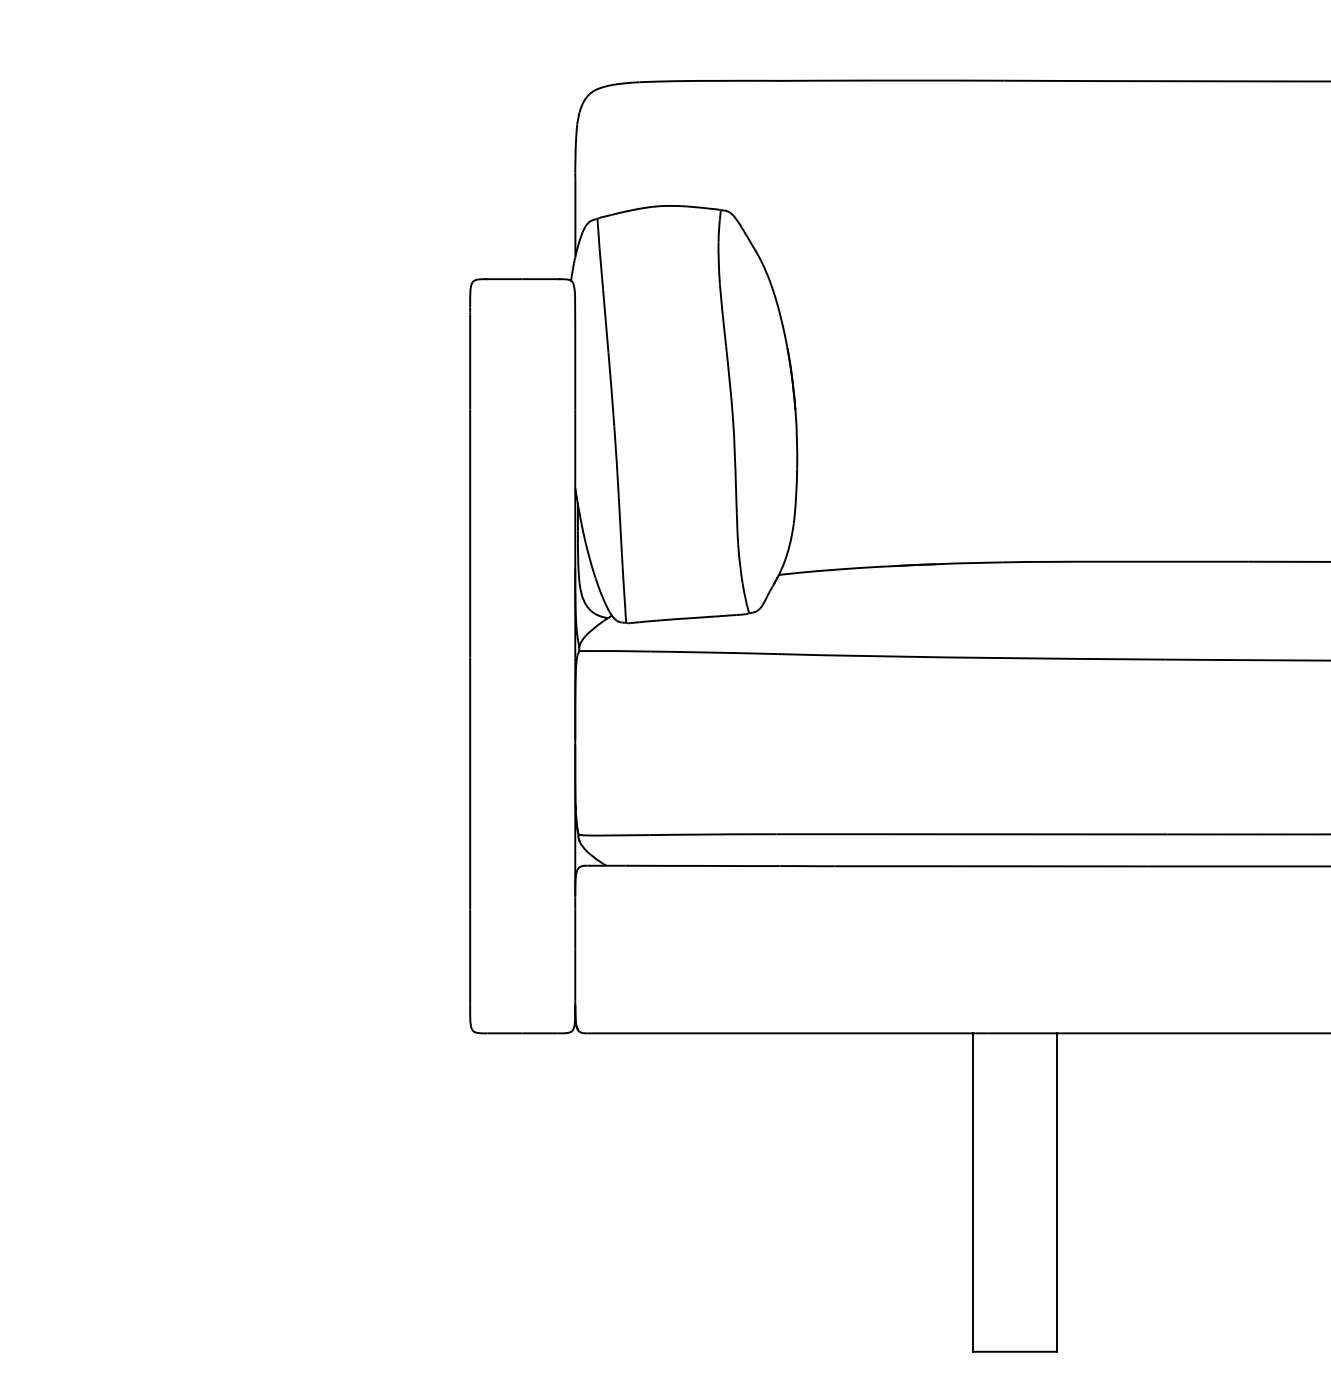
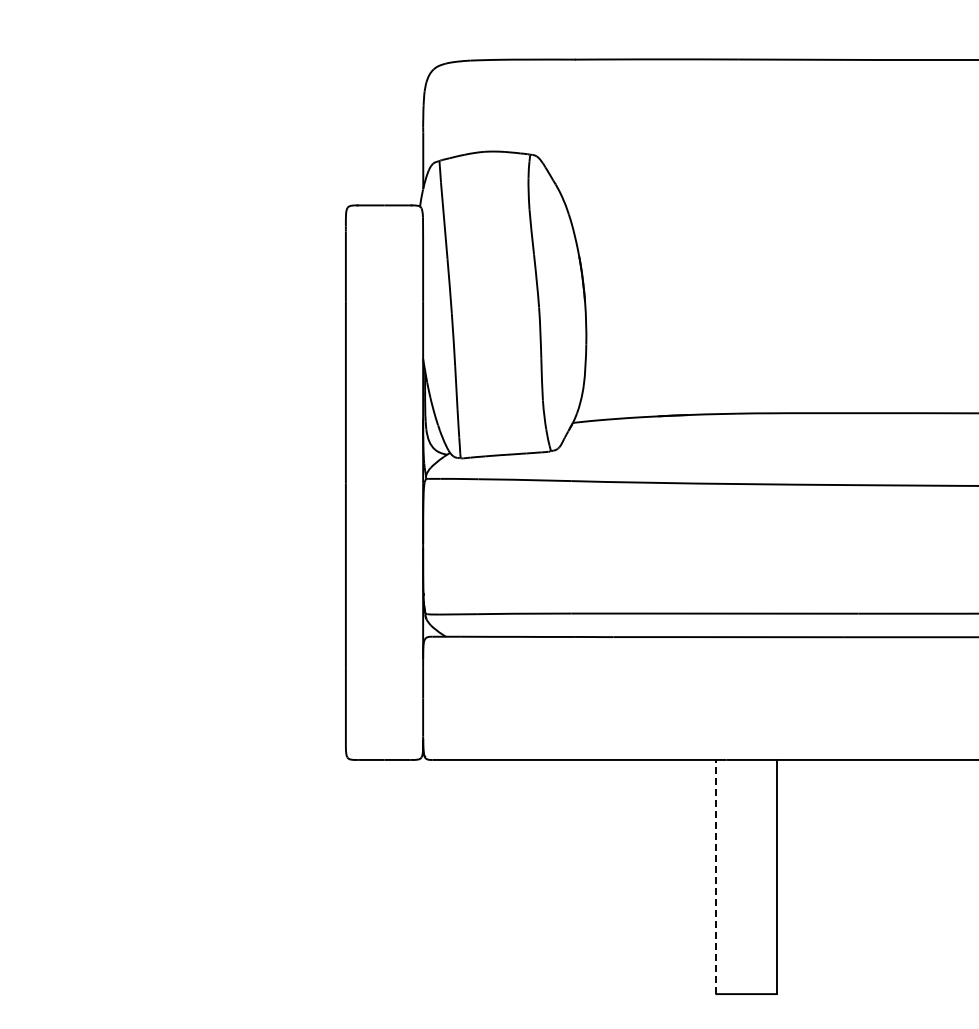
line: (972, 1191) -> (715, 876), solid -> dashed

